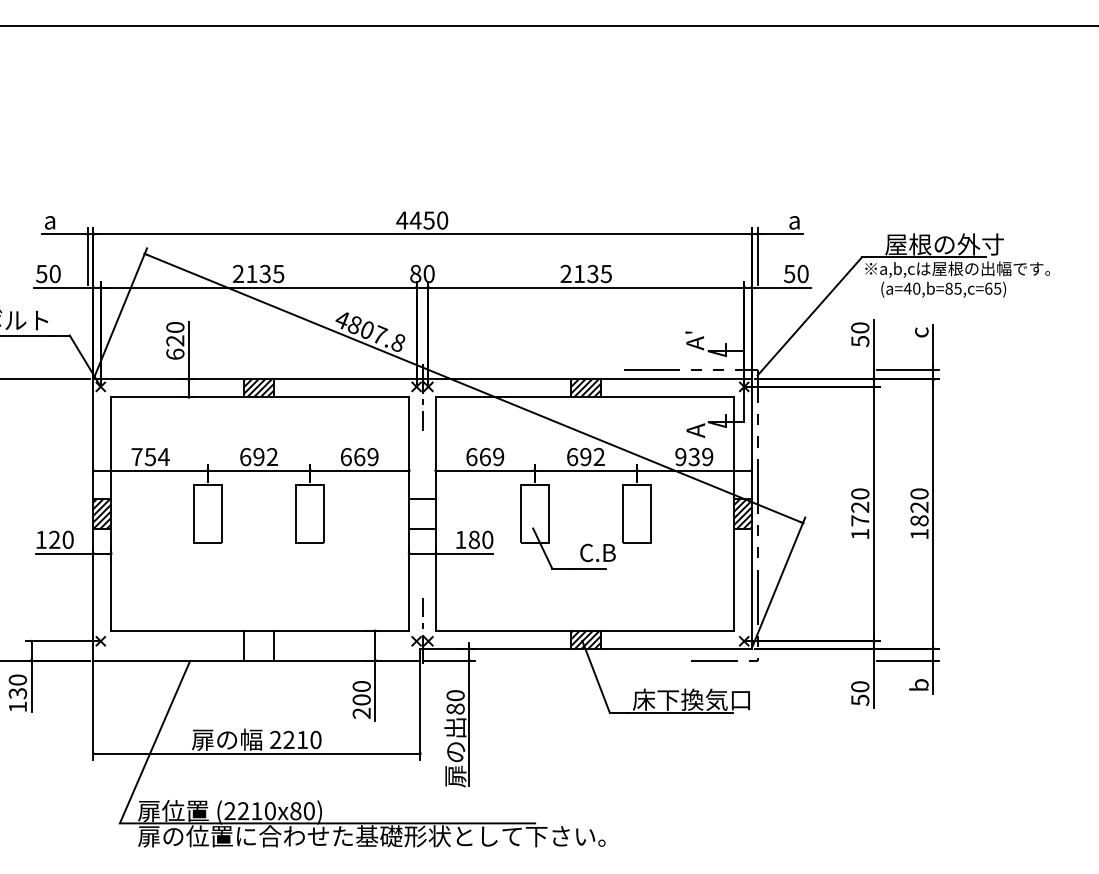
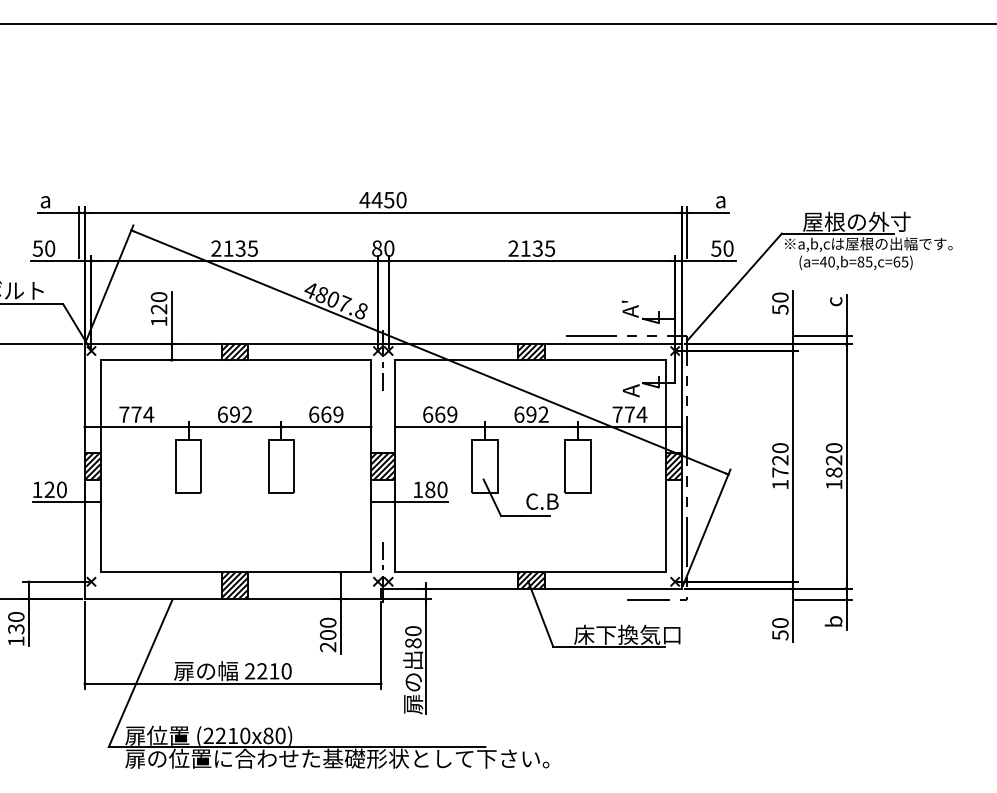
text: (175, 353) -> (159, 320), 620 -> 120
text: (694, 456) -> (630, 414), 939 -> 774
text: (150, 457) -> (136, 415), 754 -> 774
hatch: (422, 513) -> (383, 465), added
hatch: (258, 645) -> (234, 585), added

